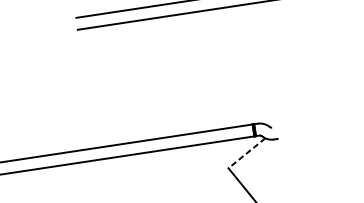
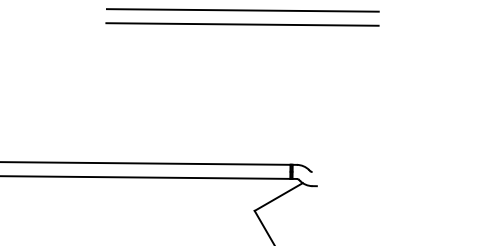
line: (246, 153) -> (278, 197), dashed -> solid

